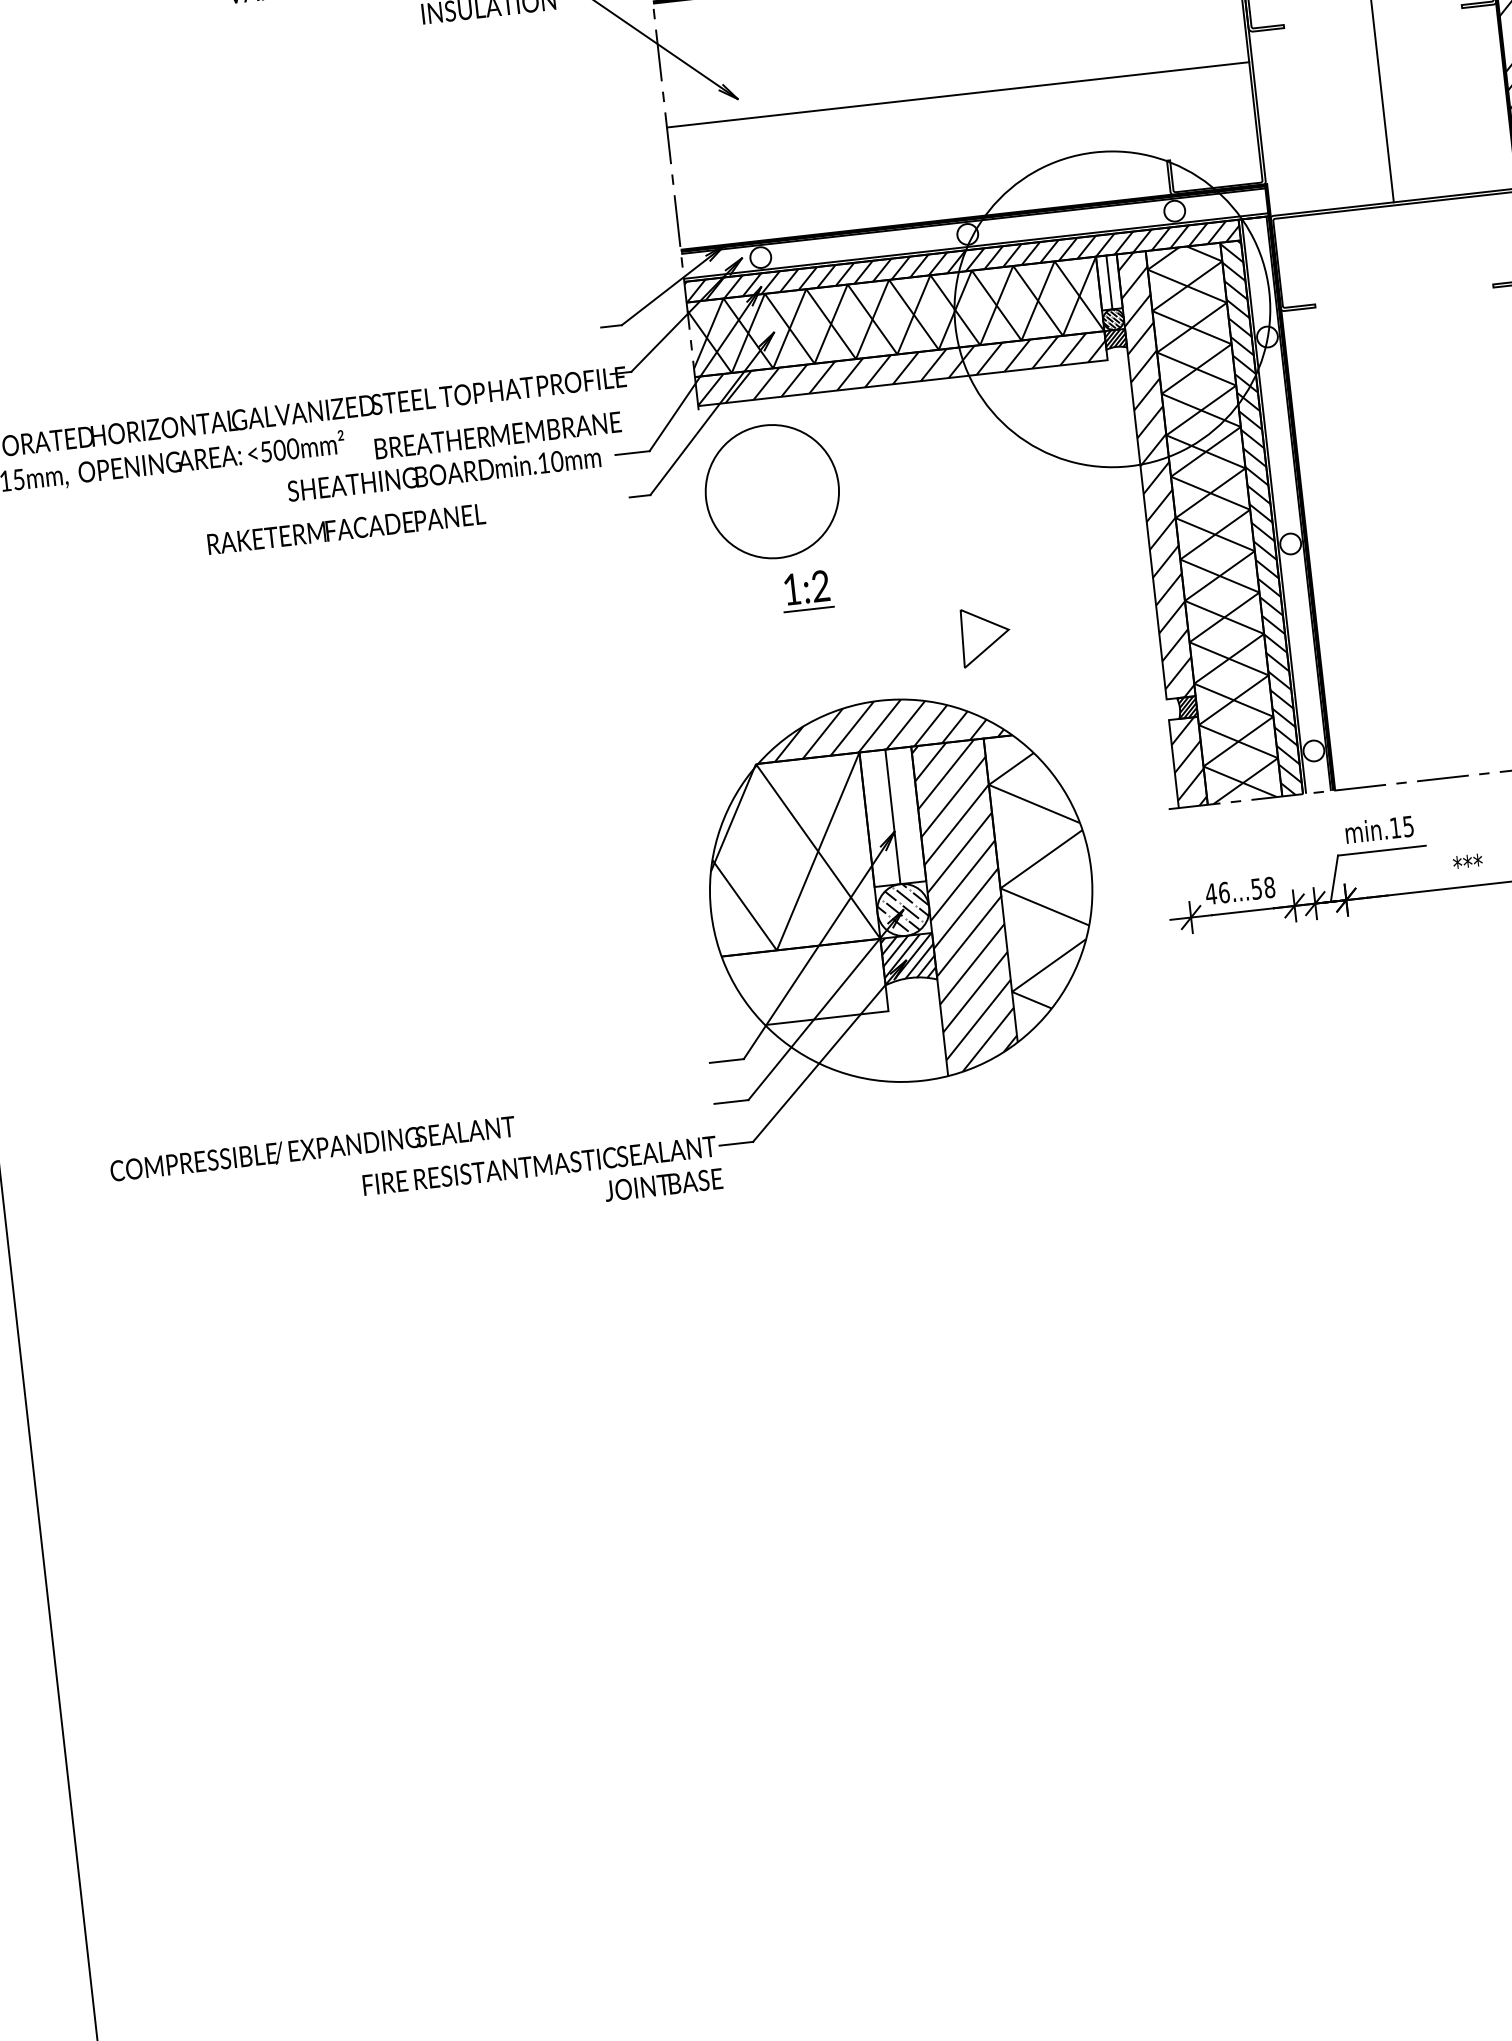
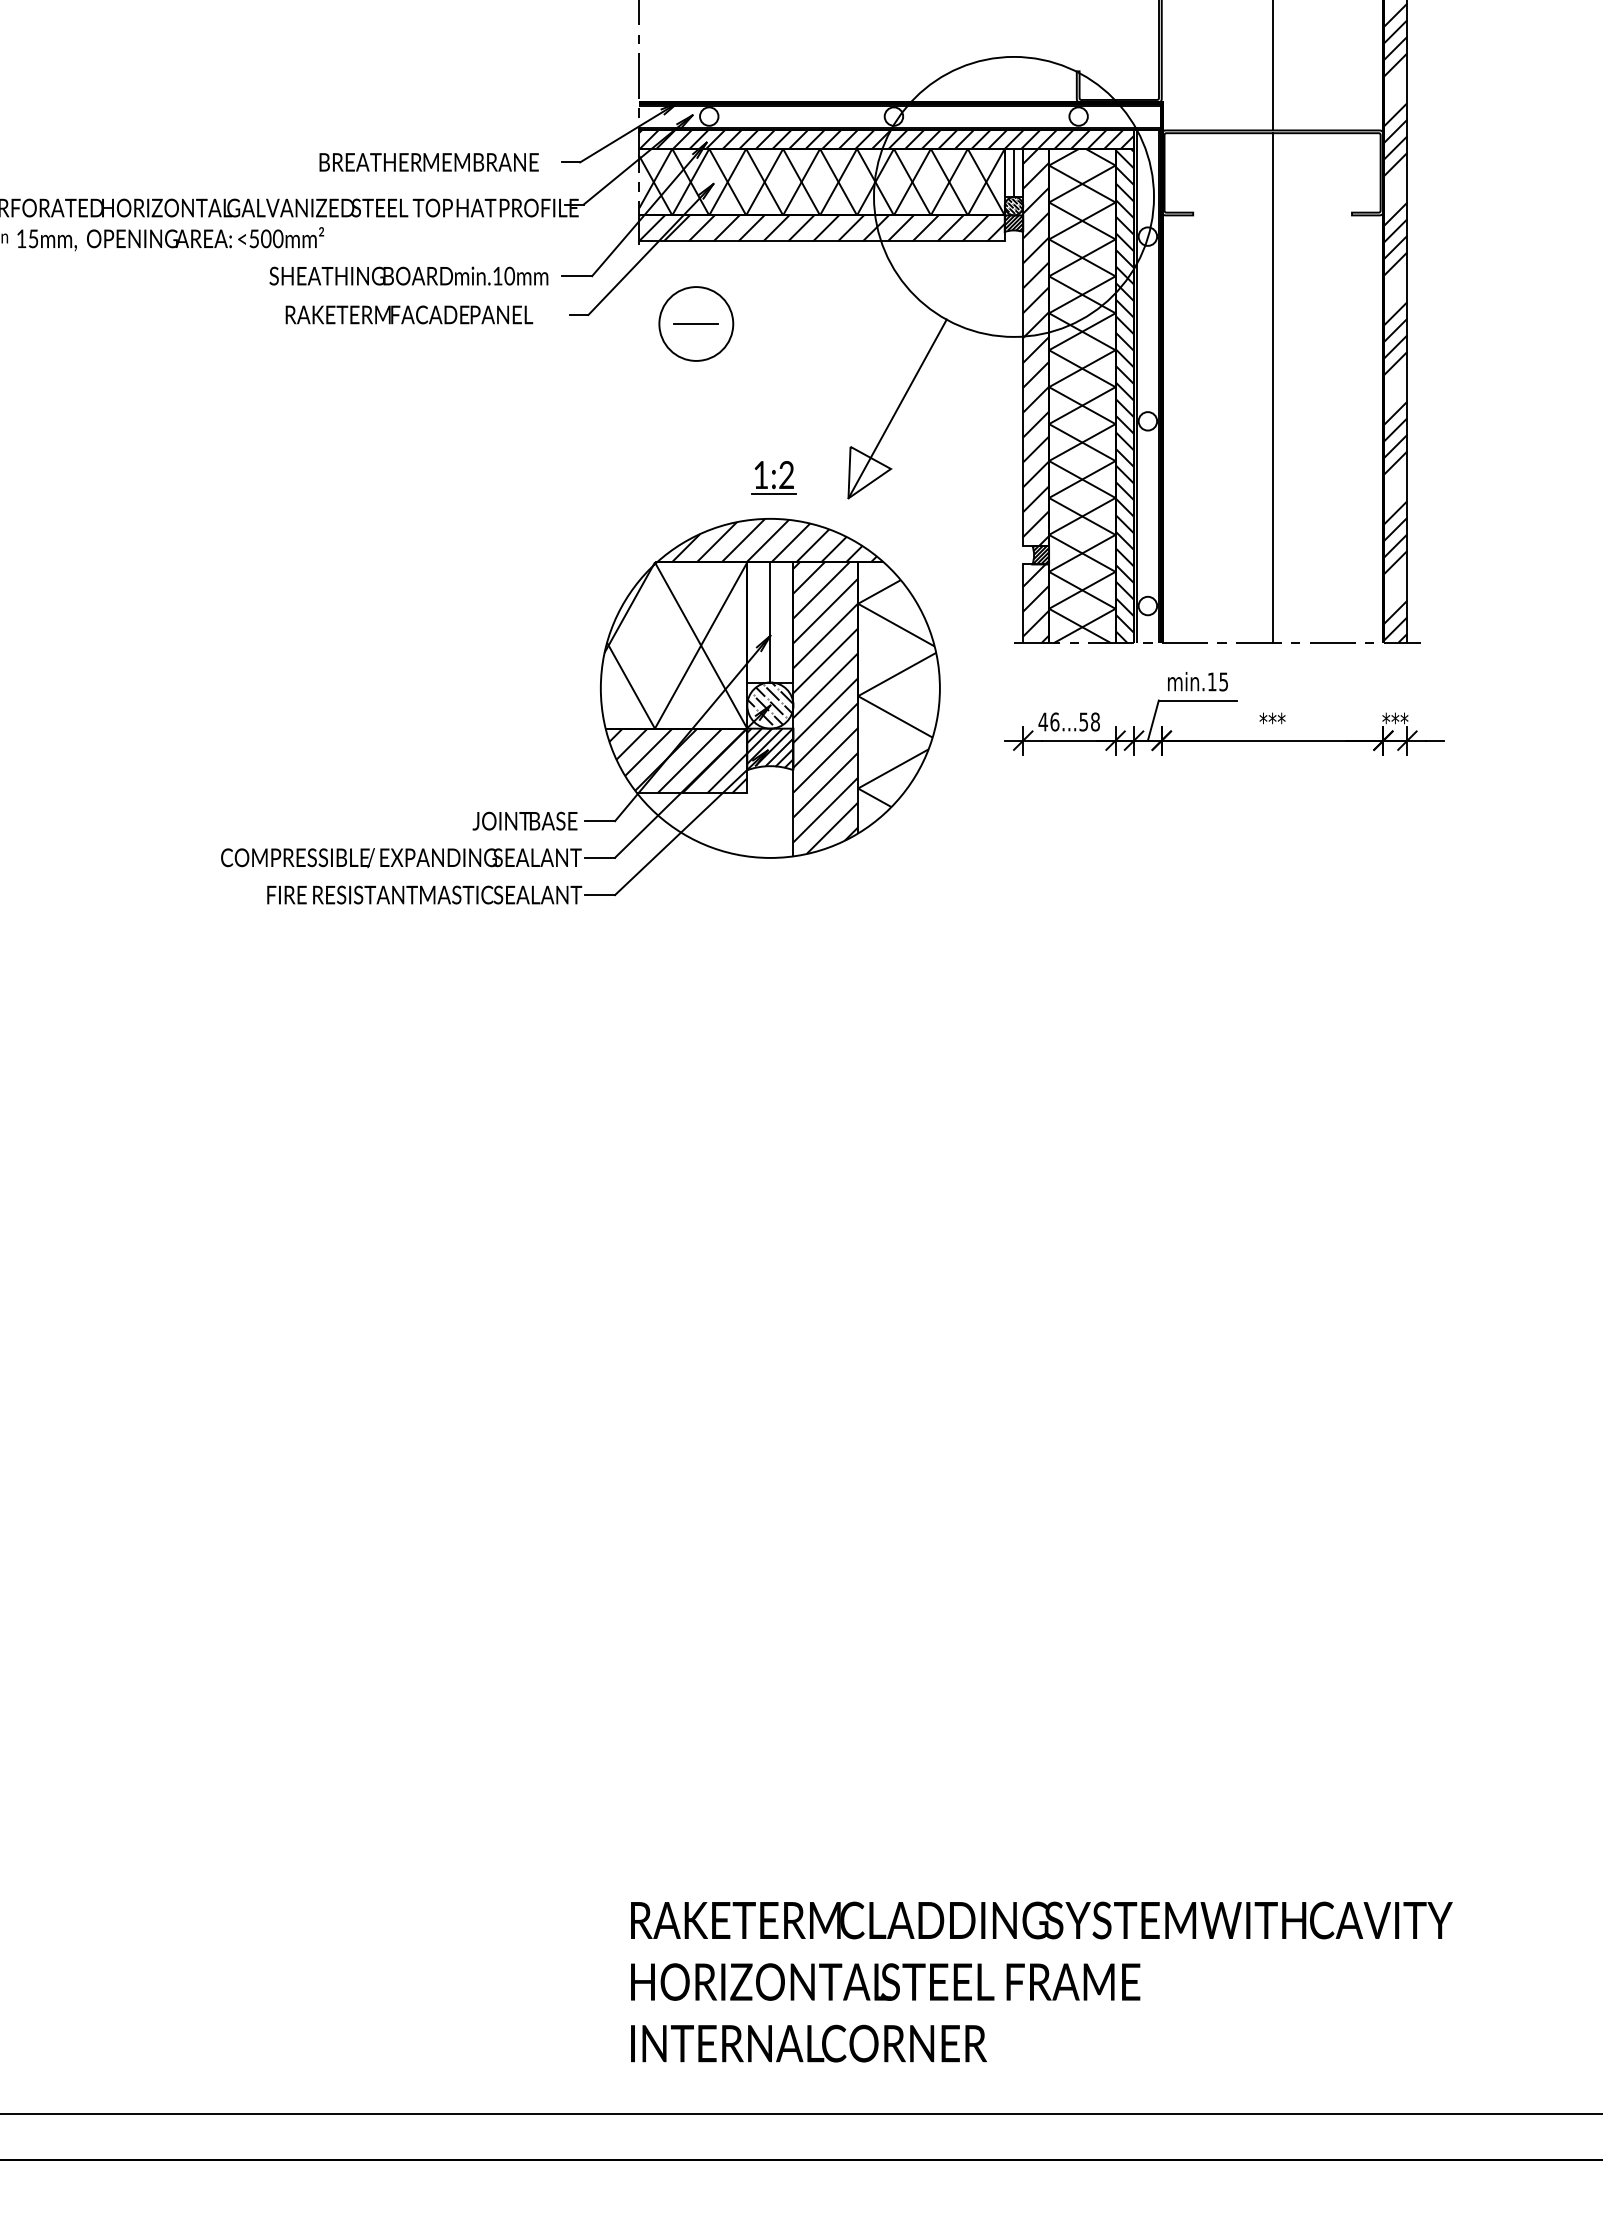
text: (497, 435) -> (428, 162), moved
line: (1426, 490) -> (1272, 387), added
circle: (772, 491) -> (696, 323), size x0.62
line: (772, 492) -> (696, 324), added
text: (346, 528) -> (409, 314), moved
line: (1008, 561) -> (897, 408), added
part: (806, 590) -> (773, 477), moved
hatch: (807, 983) -> (678, 760), added
text: (313, 1149) -> (401, 858), moved
text: (663, 1184) -> (524, 820), moved

